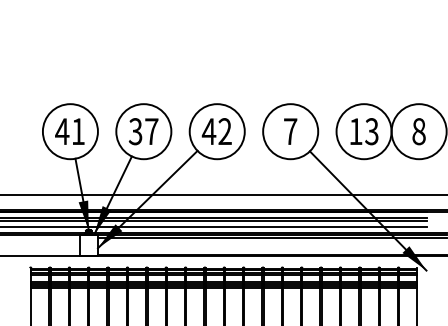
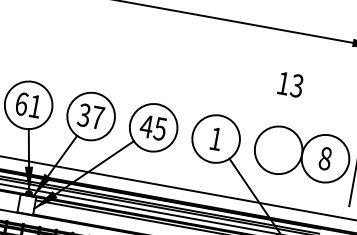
text: (62, 131) -> (21, 103), 41 -> 61
text: (224, 131) -> (159, 128), 42 -> 45
text: (290, 131) -> (216, 138), 7 -> 1
text: (364, 131) -> (290, 84), moved

